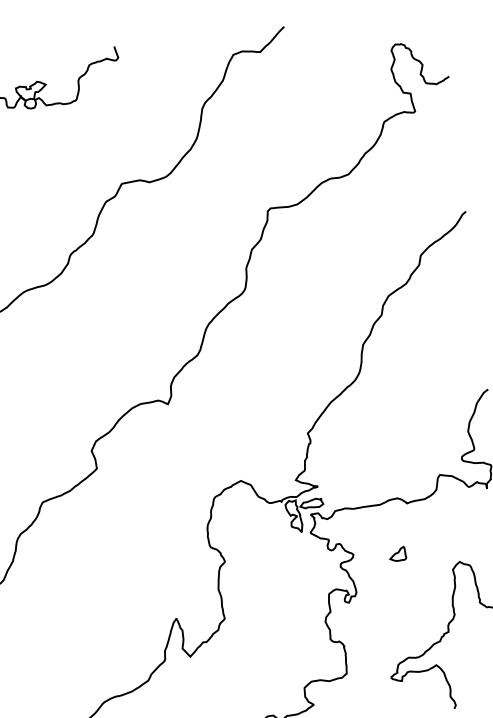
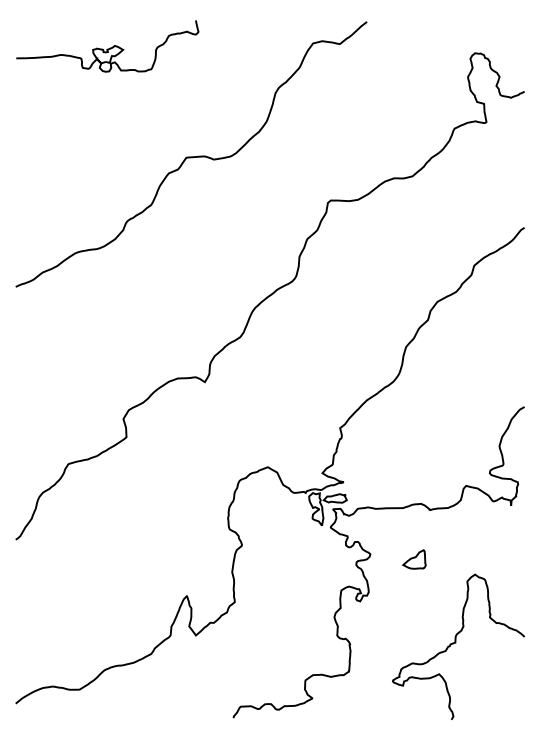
part: (397, 553) -> (414, 558), size x1.4

